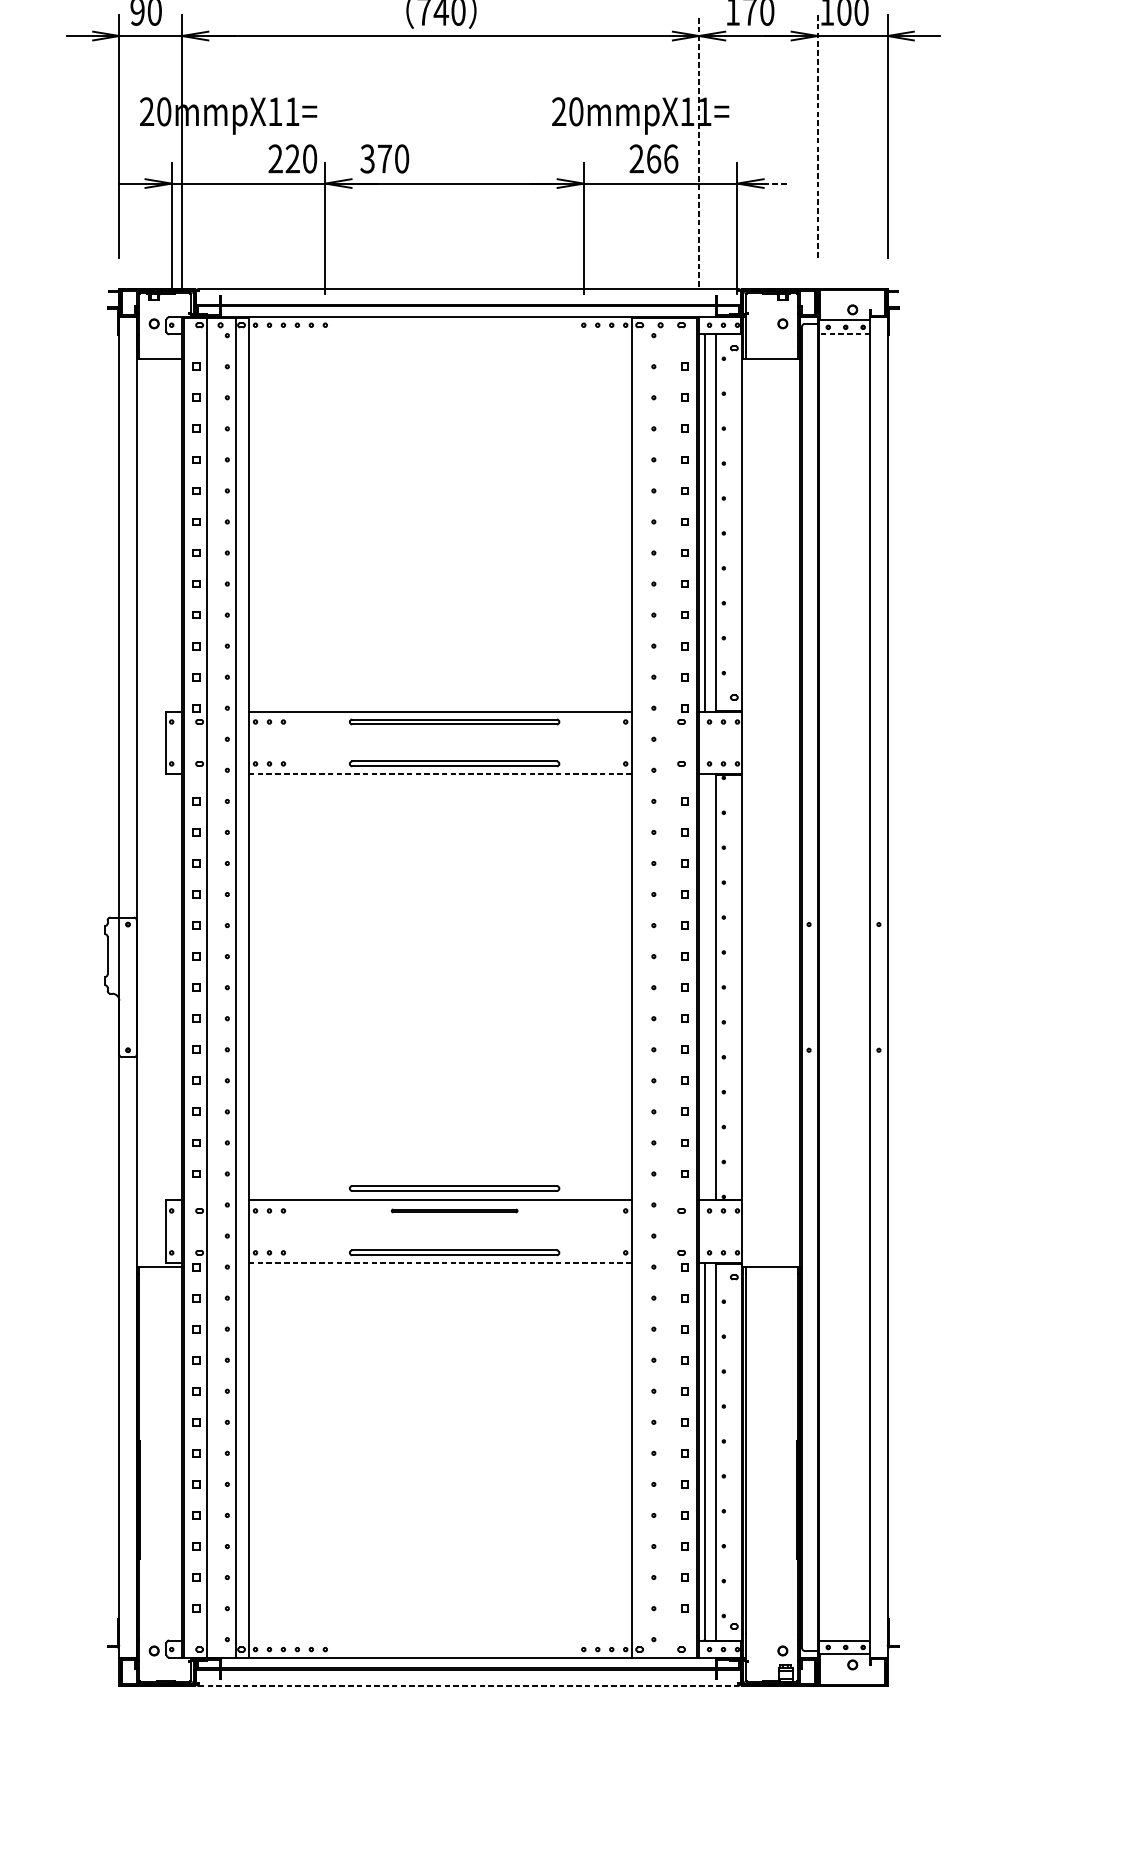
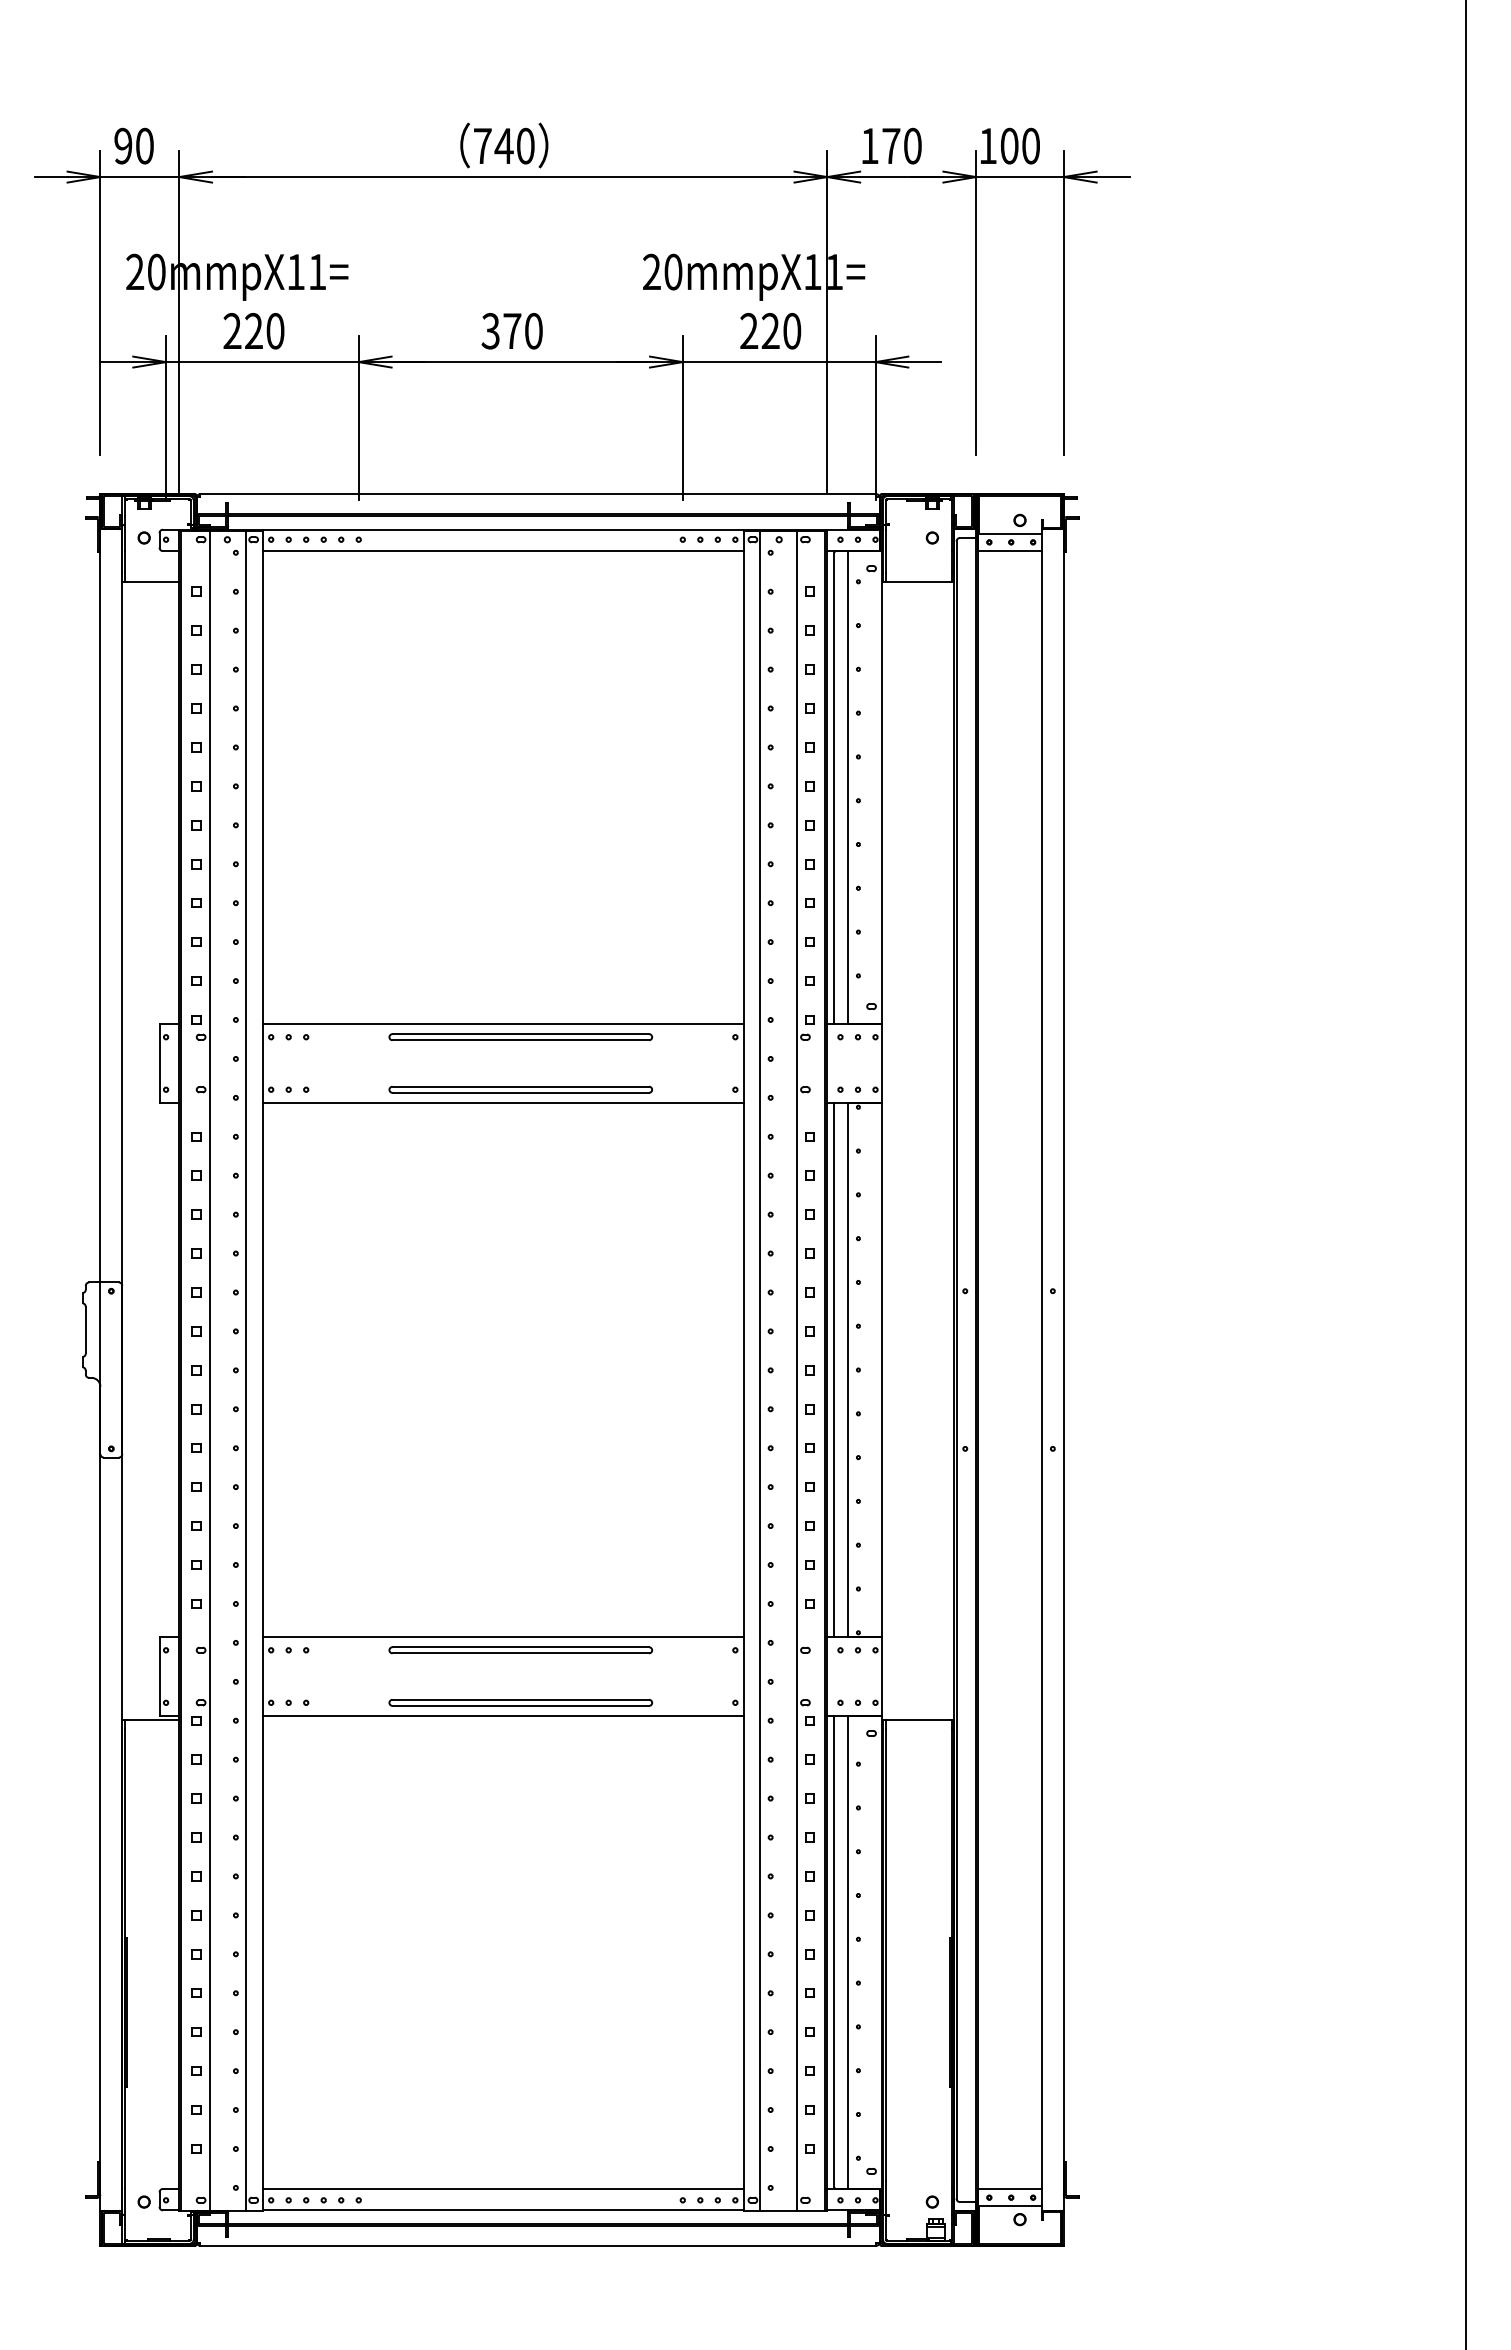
line: (818, 136) -> (976, 302), dashed -> solid
line: (699, 150) -> (827, 320), dashed -> solid
text: (662, 158) -> (781, 330), 266 -> 220
text: (292, 159) -> (253, 331), moved
text: (384, 159) -> (511, 331), moved
line: (777, 183) -> (925, 362), dashed -> solid
line: (439, 334) -> (502, 551), added
line: (845, 334) -> (1010, 551), dashed -> solid
line: (440, 774) -> (503, 1102), dashed -> solid
line: (704, 986) -> (834, 1369), added
line: (645, 987) -> (760, 1370), added
line: (674, 987) -> (796, 1370), added
part: (454, 1188) -> (520, 1622), removed
part: (454, 1211) -> (520, 1650), size x1.67
line: (440, 1262) -> (503, 1715), dashed -> solid
line: (439, 1640) -> (502, 2188), added
line: (468, 1685) -> (538, 2245), dashed -> solid

